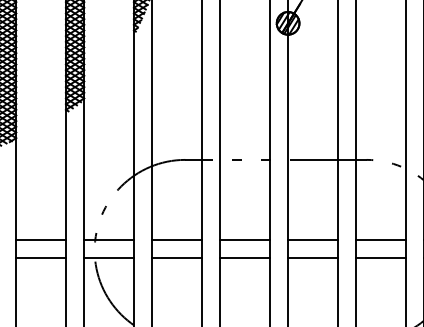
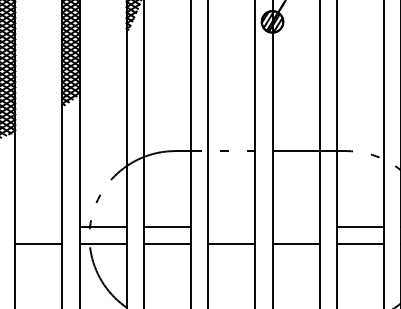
line: (40, 240) -> (38, 227), removed
line: (244, 240) -> (231, 227), removed
line: (312, 240) -> (295, 227), removed

